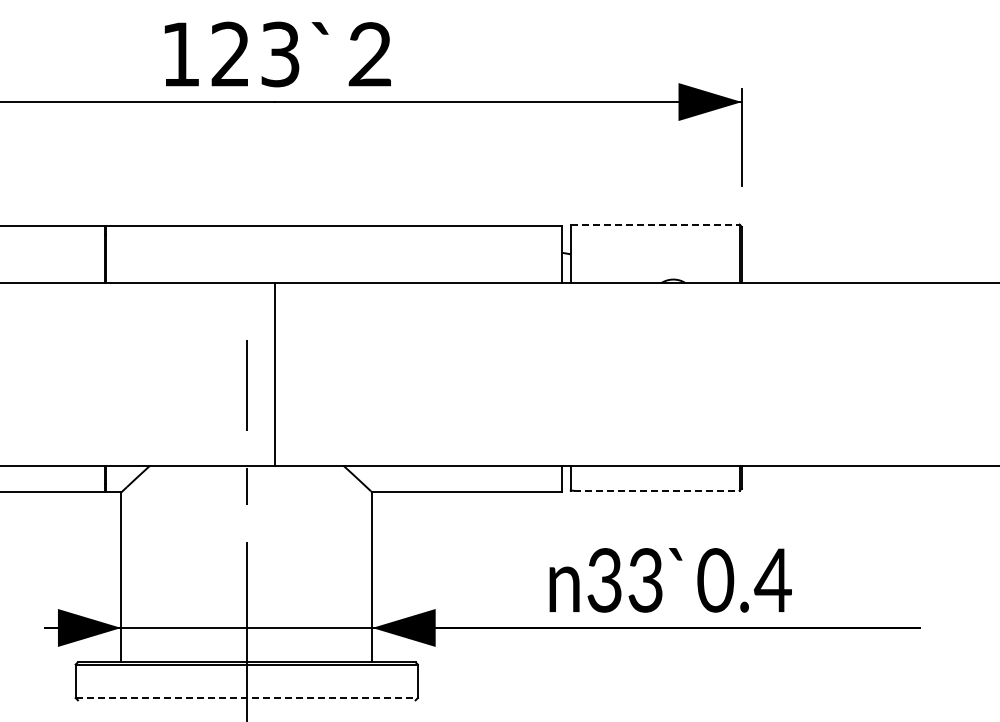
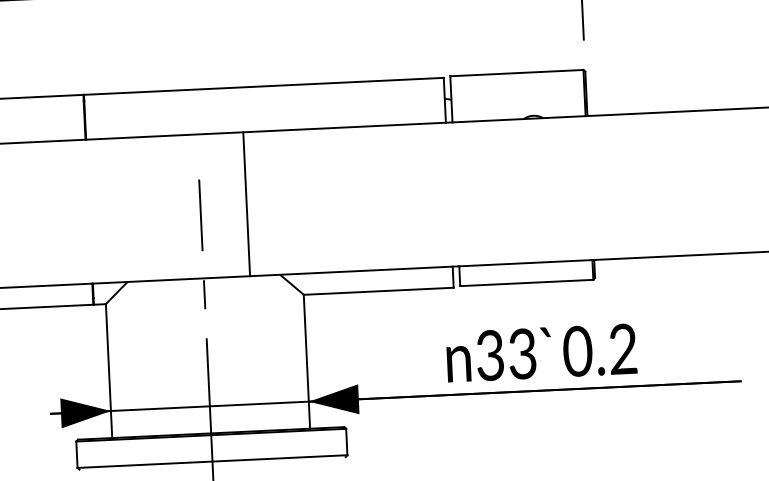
line: (655, 224) -> (517, 73), dashed -> solid
line: (275, 374) -> (246, 204), moved
line: (656, 490) -> (527, 282), dashed -> solid
text: (772, 580) -> (622, 349), 0.4 -> 0.2
line: (247, 698) -> (213, 461), dashed -> solid

